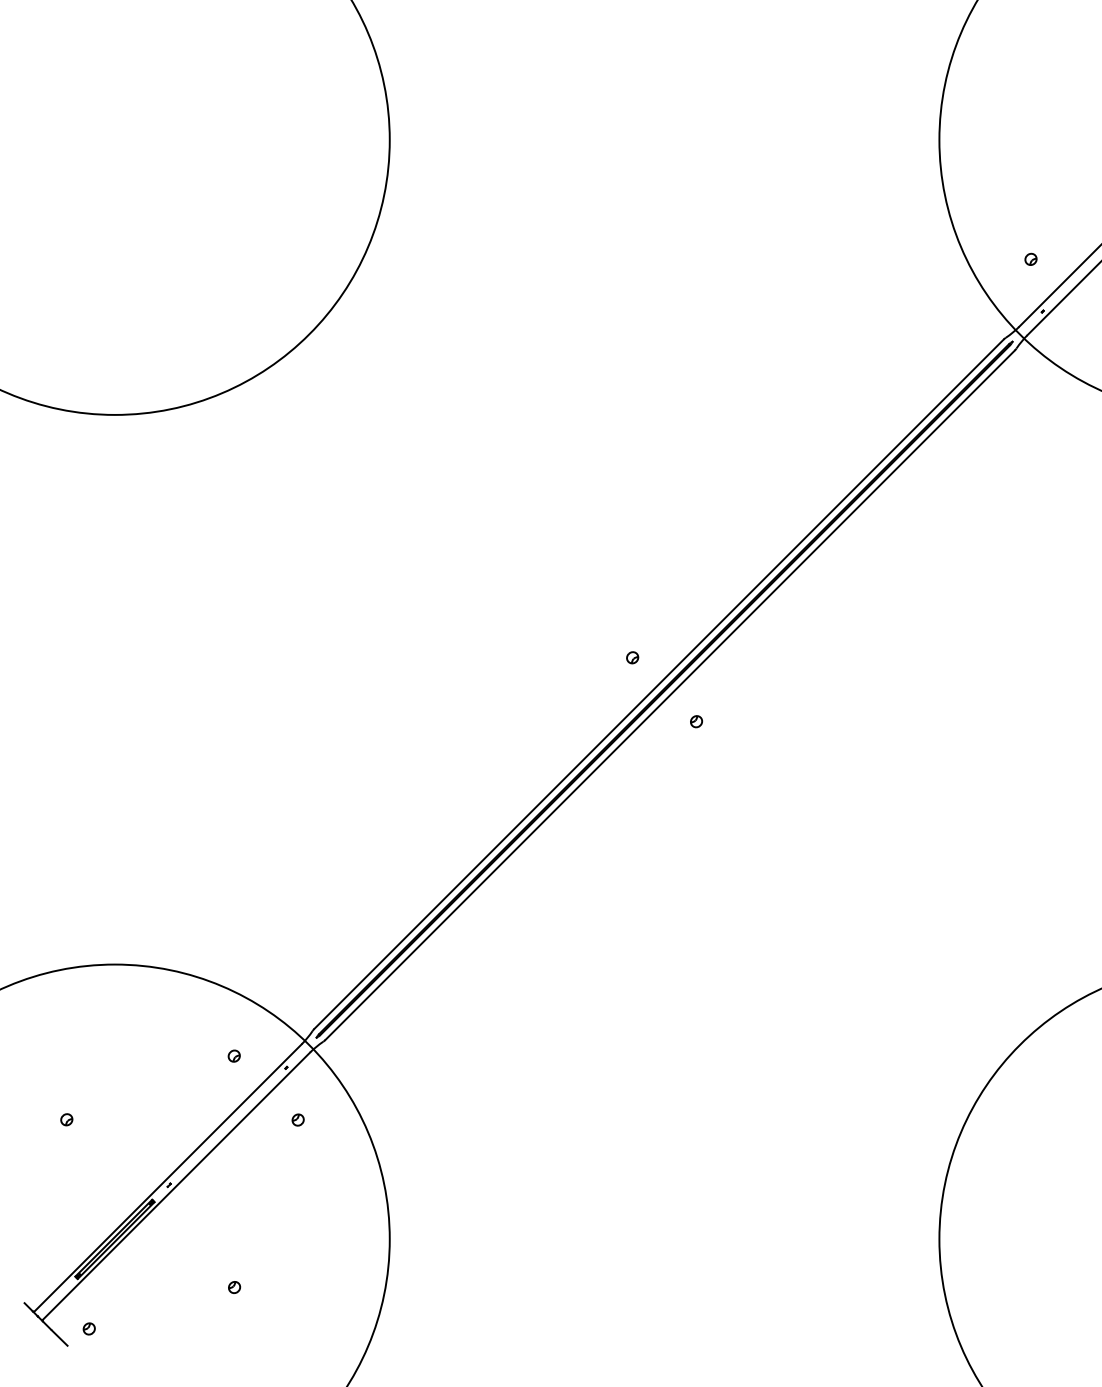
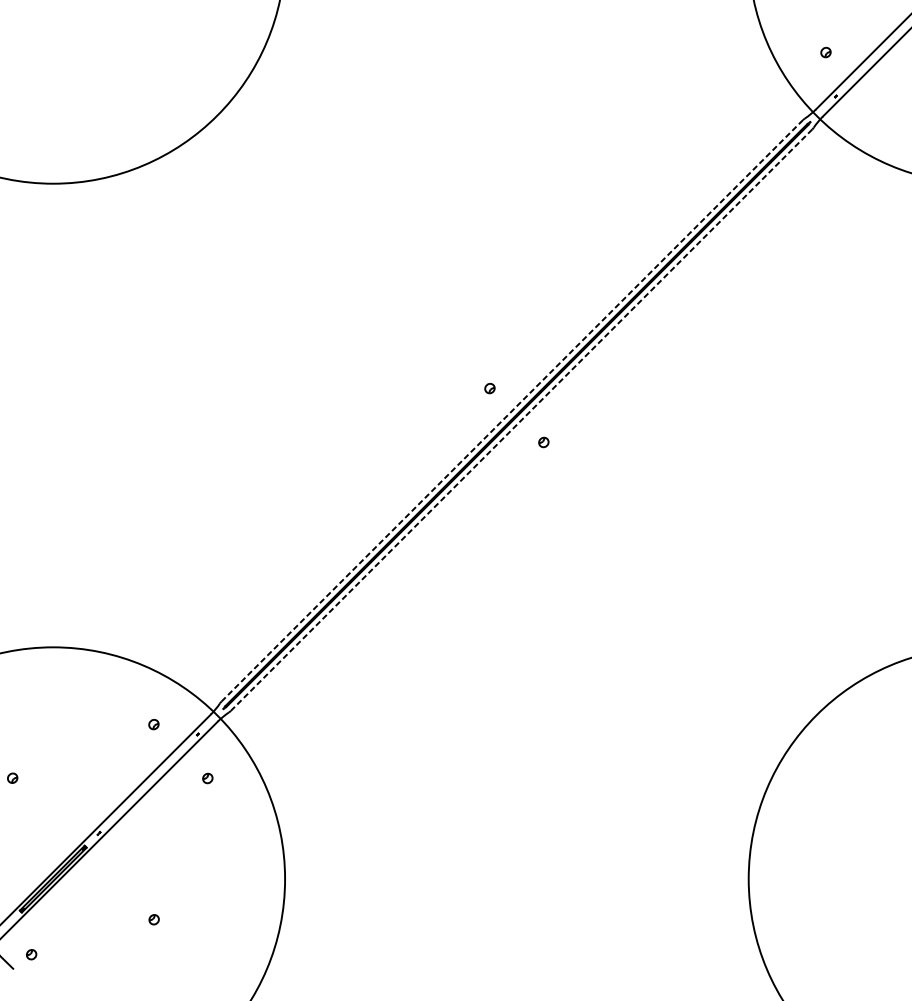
line: (659, 683) -> (512, 410), solid -> dashed
line: (669, 695) -> (521, 420), solid -> dashed

